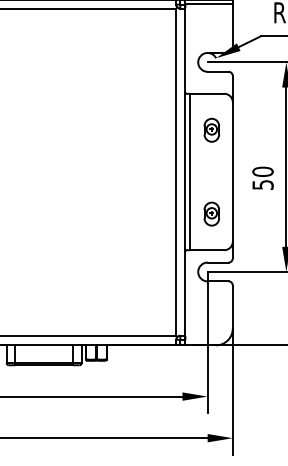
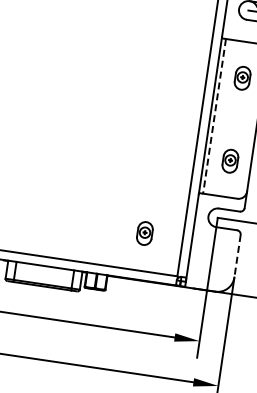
line: (189, 172) -> (214, 116), solid -> dashed
part: (137, 297) -> (144, 232), added
line: (232, 307) -> (237, 256), solid -> dashed

